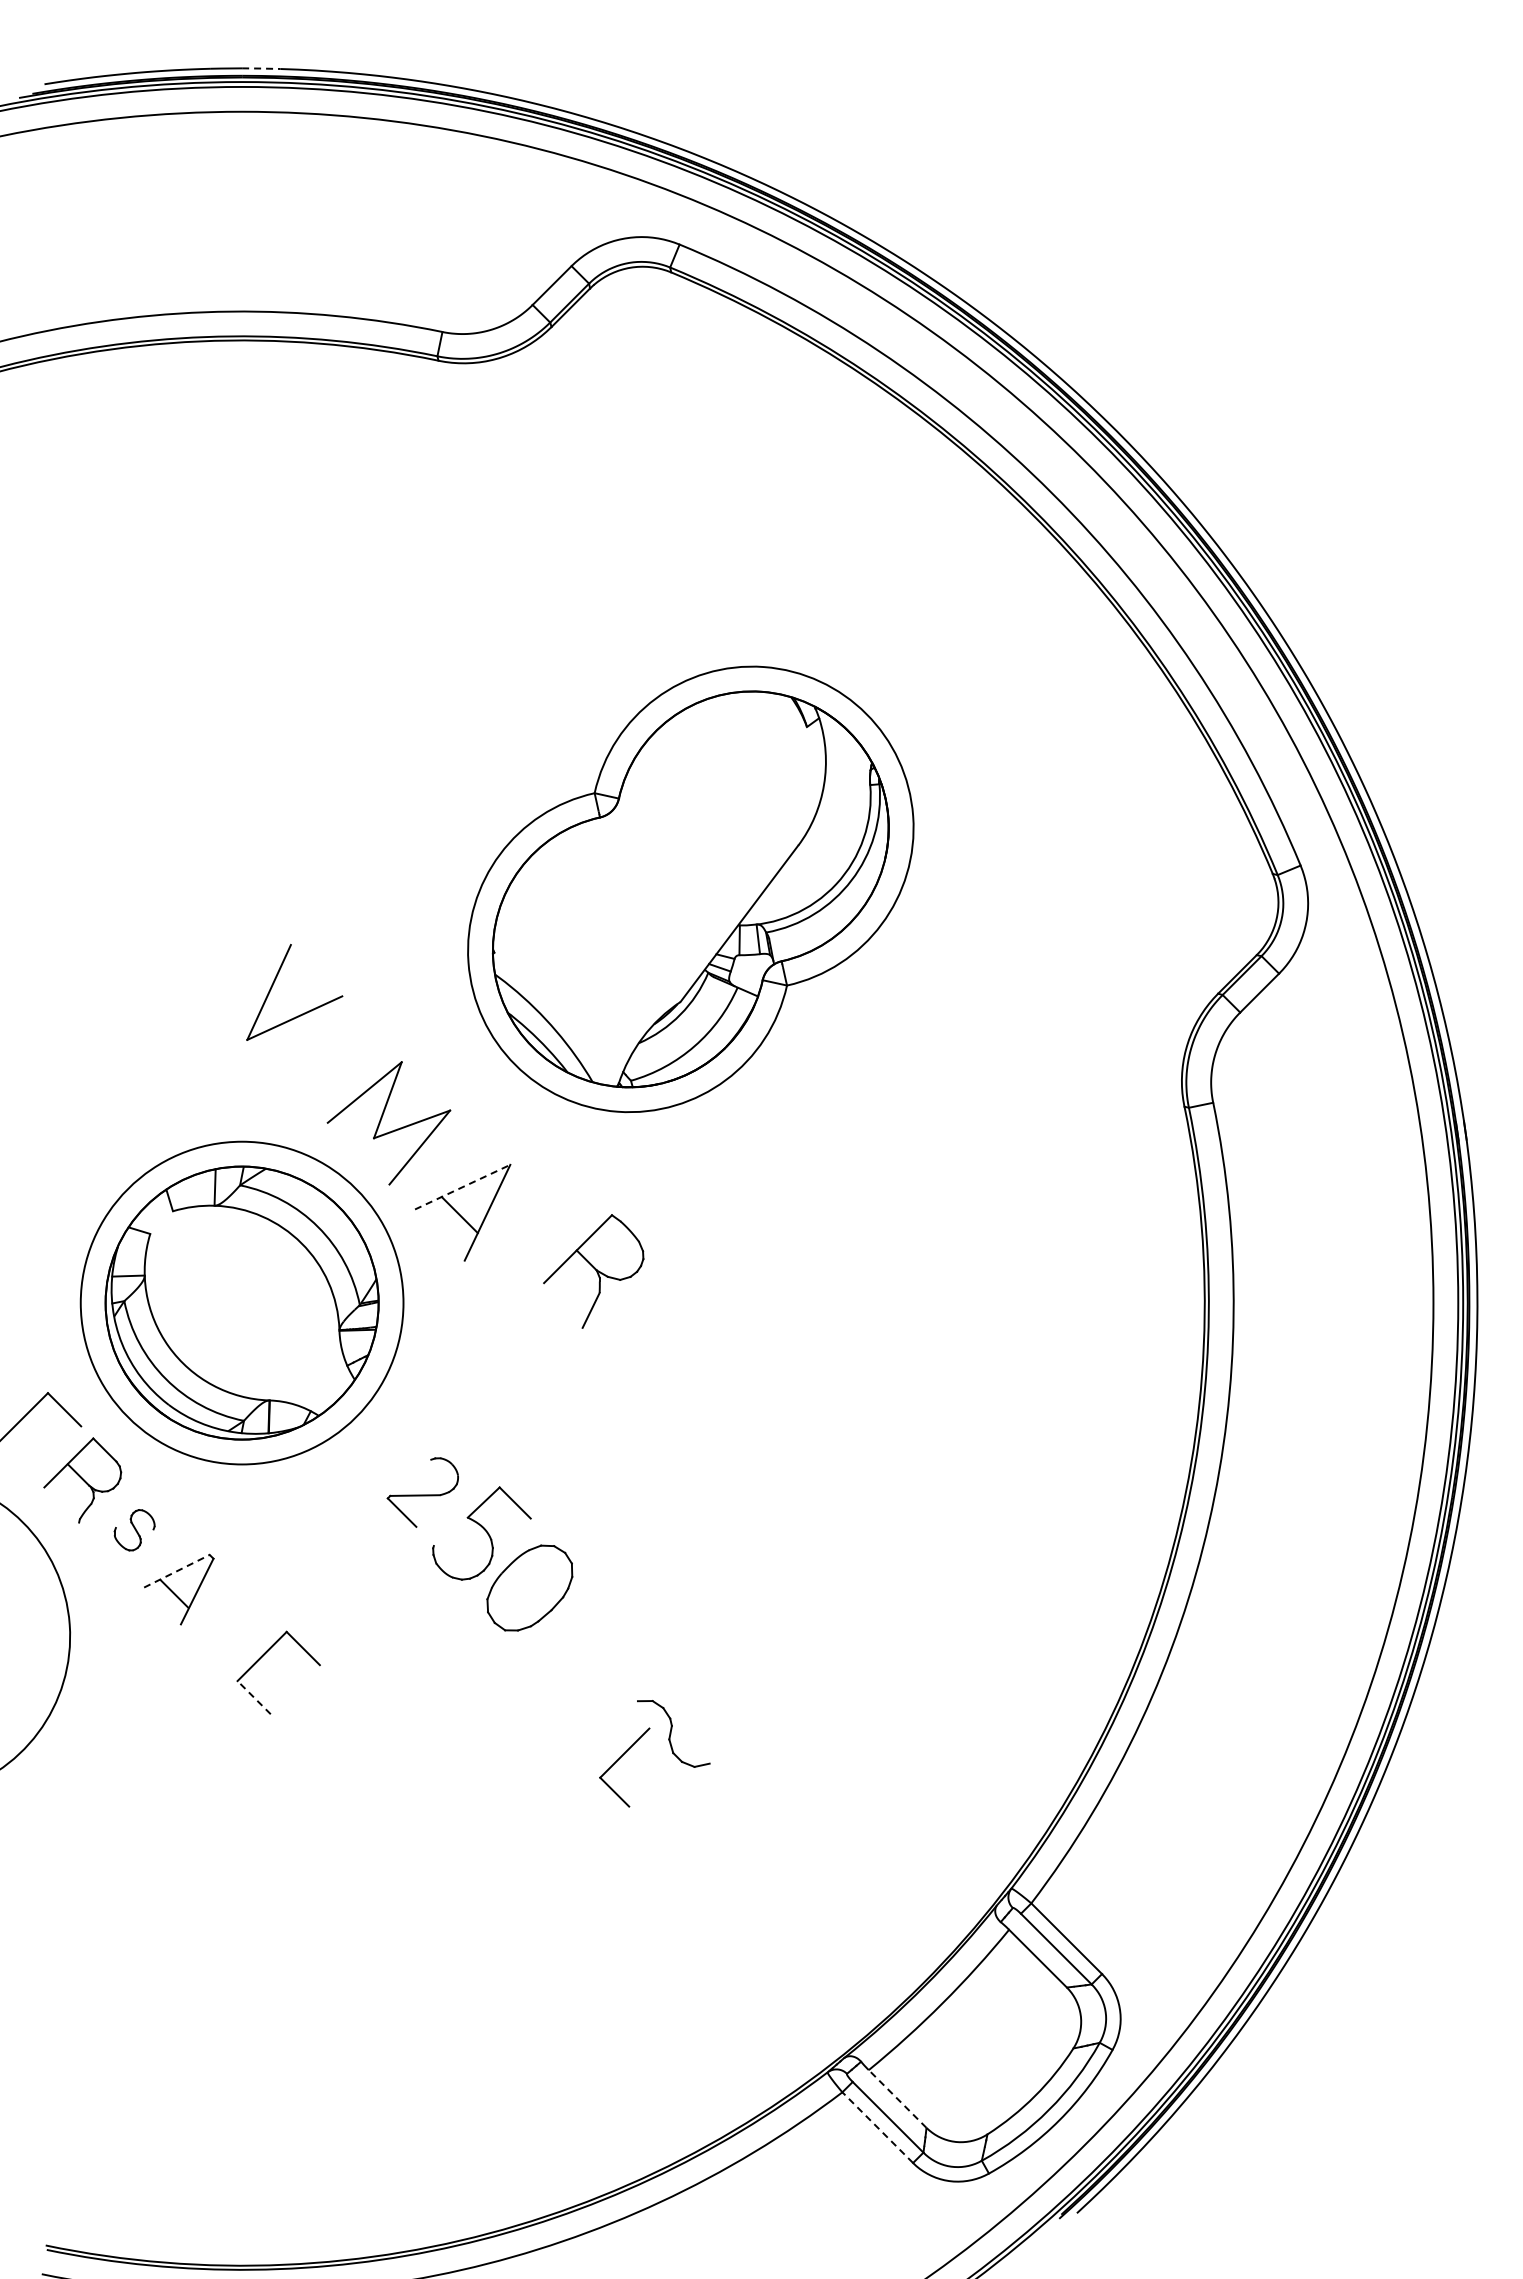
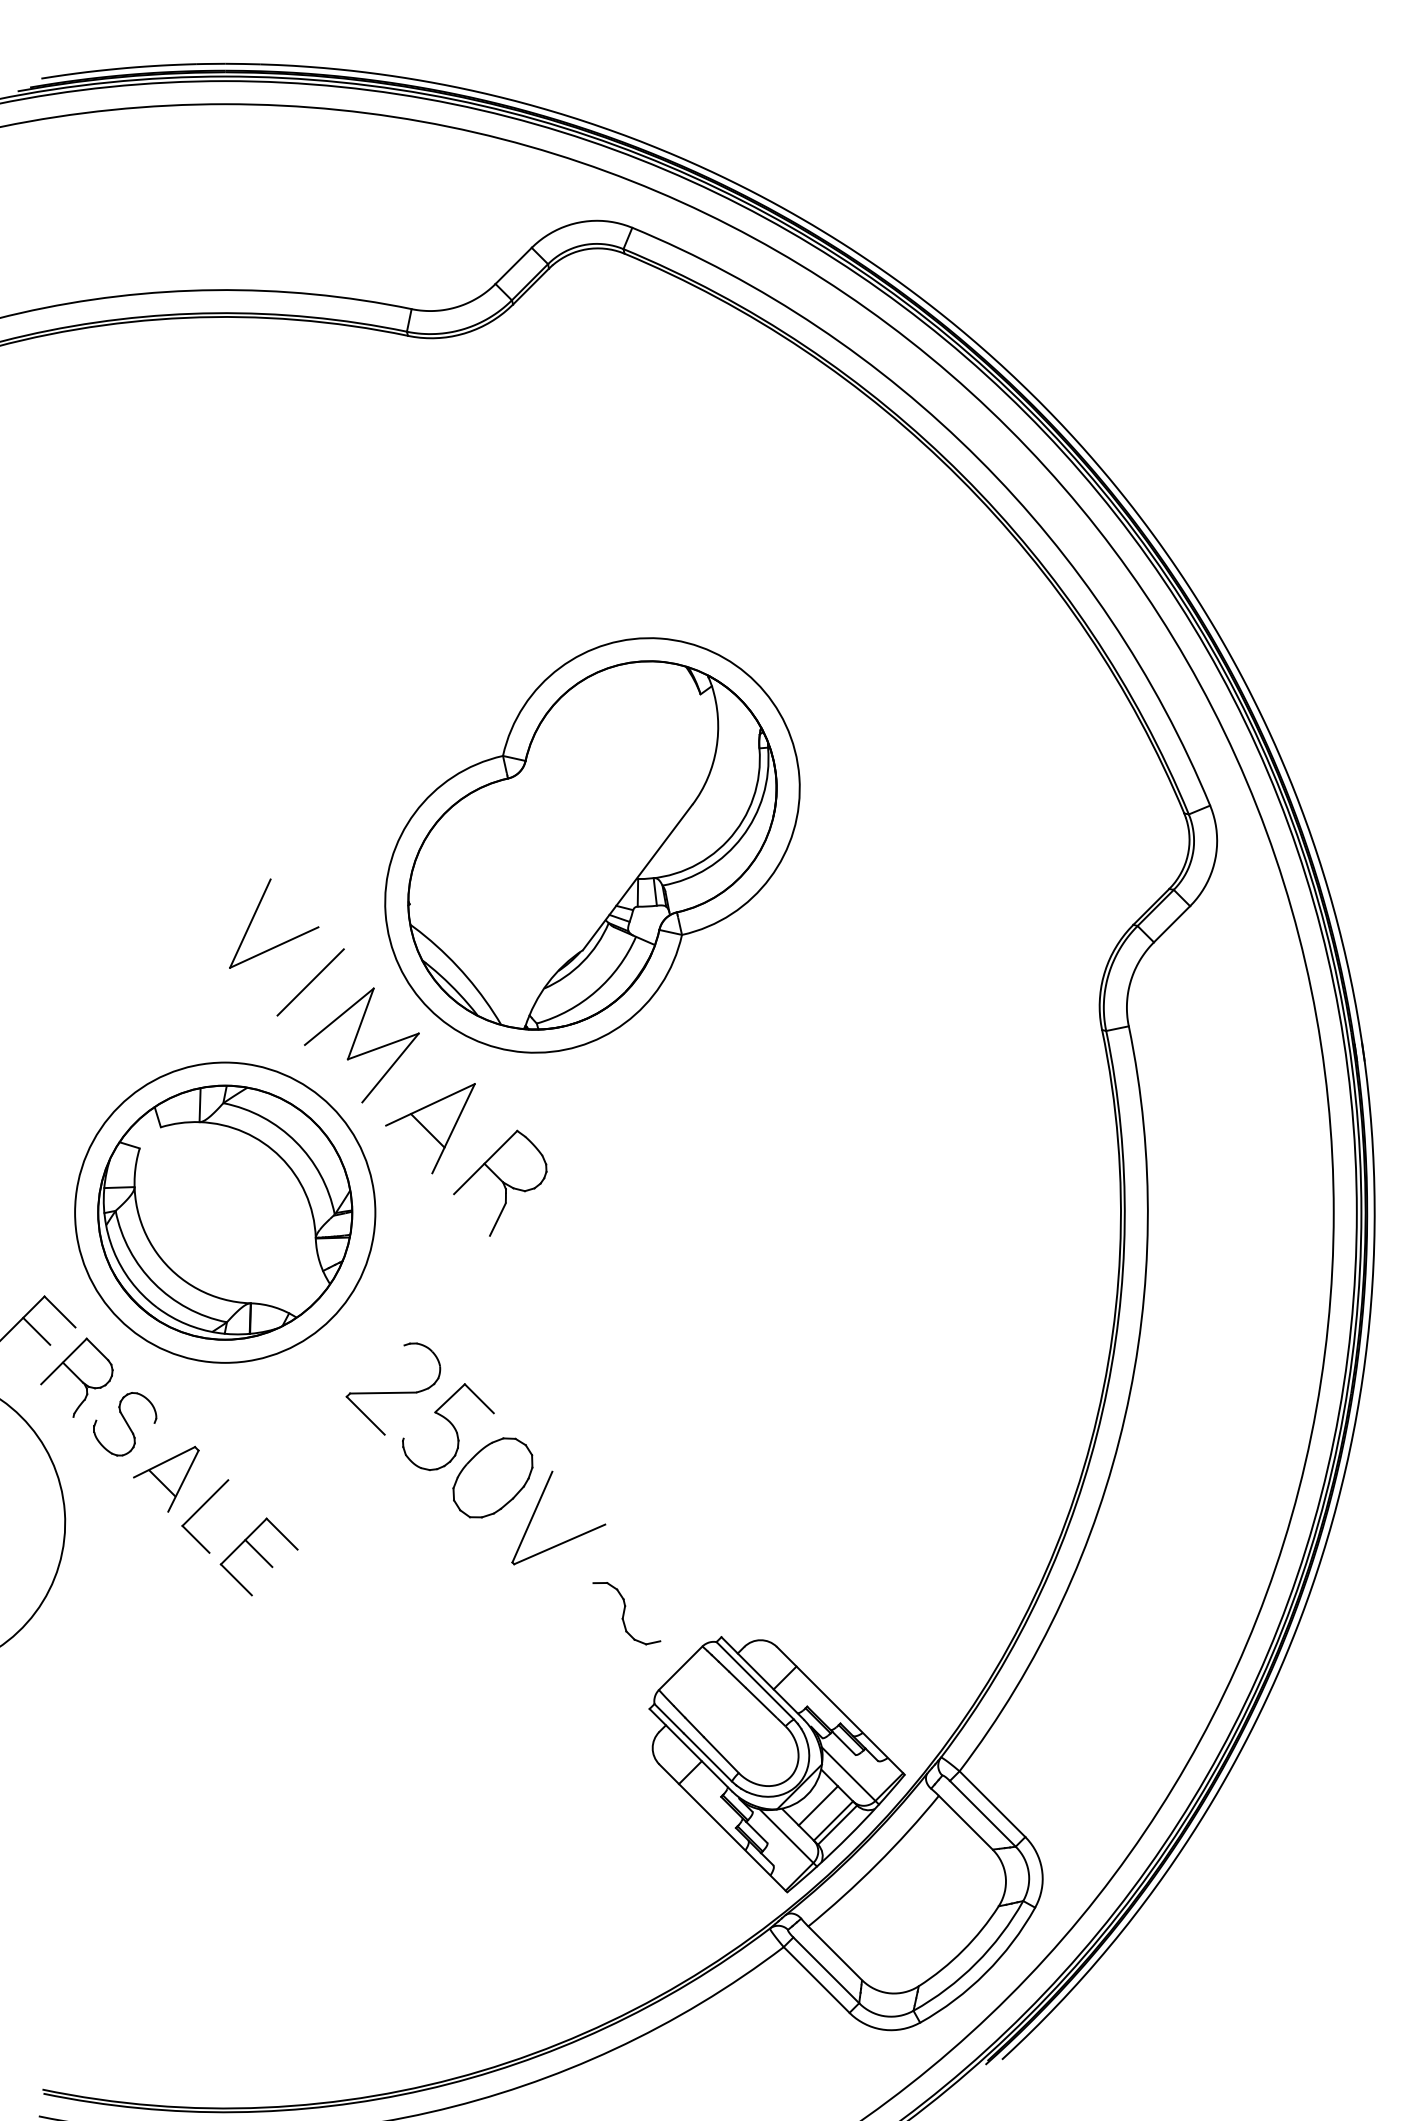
line: (261, 68) -> (243, 63), dashed -> solid
part: (690, 889) -> (592, 845), moved
line: (333, 1055) -> (310, 982), added
line: (462, 1187) -> (430, 1105), dashed -> solid
part: (593, 1271) -> (500, 1183), moved
line: (39, 1430) -> (36, 1331), added
part: (422, 1492) -> (393, 1388), size x1.43
part: (134, 1529) -> (125, 1423), size x1.67
line: (176, 1571) -> (164, 1462), dashed -> solid
part: (577, 1621) -> (537, 1509), added
line: (277, 1668) -> (258, 1552), added
line: (253, 1697) -> (235, 1579), dashed -> solid
part: (618, 1760) -> (199, 1509), moved
part: (835, 1896) -> (777, 1764), added
line: (897, 2099) -> (835, 1953), dashed -> solid
line: (877, 2127) -> (816, 1979), dashed -> solid

